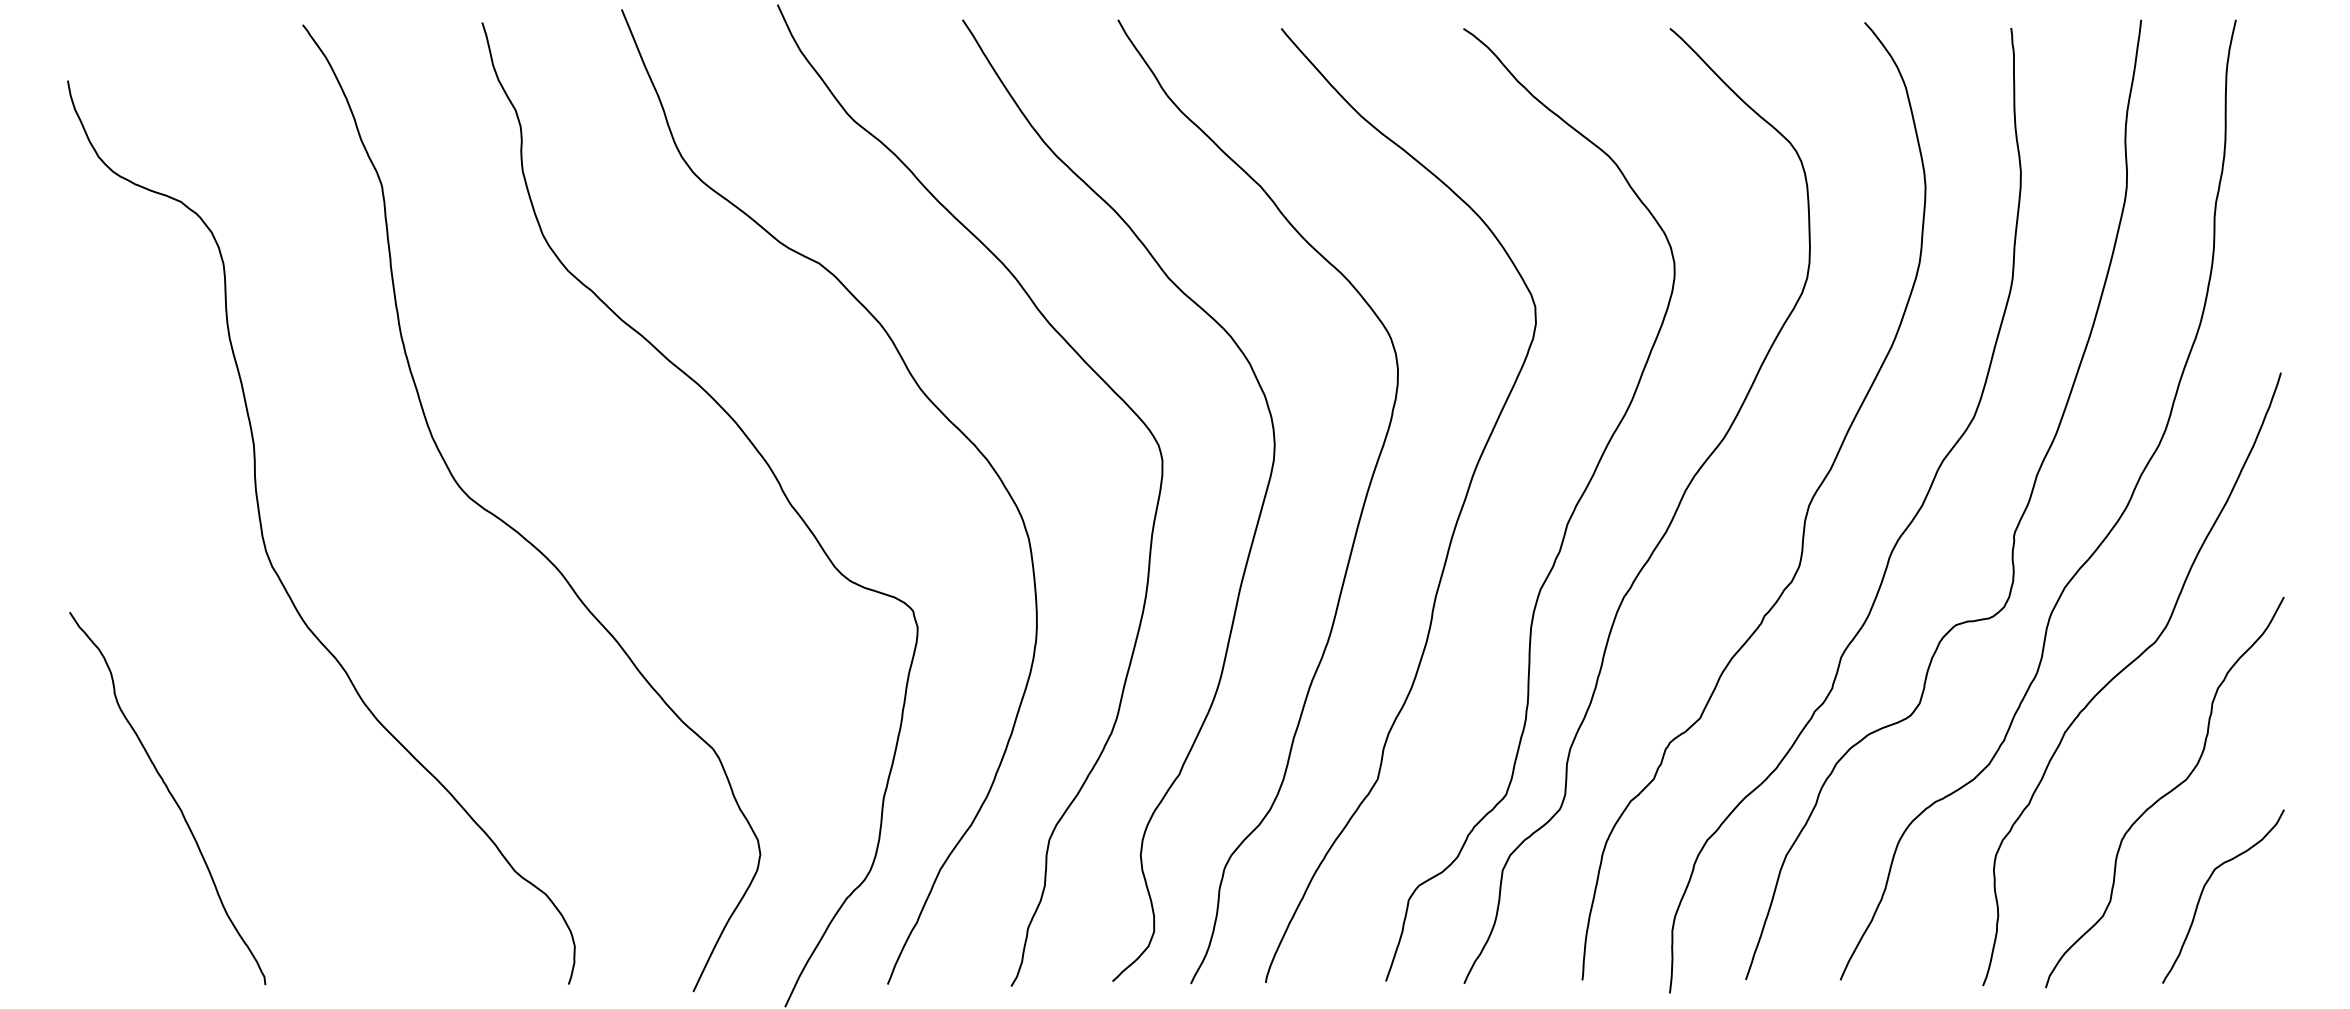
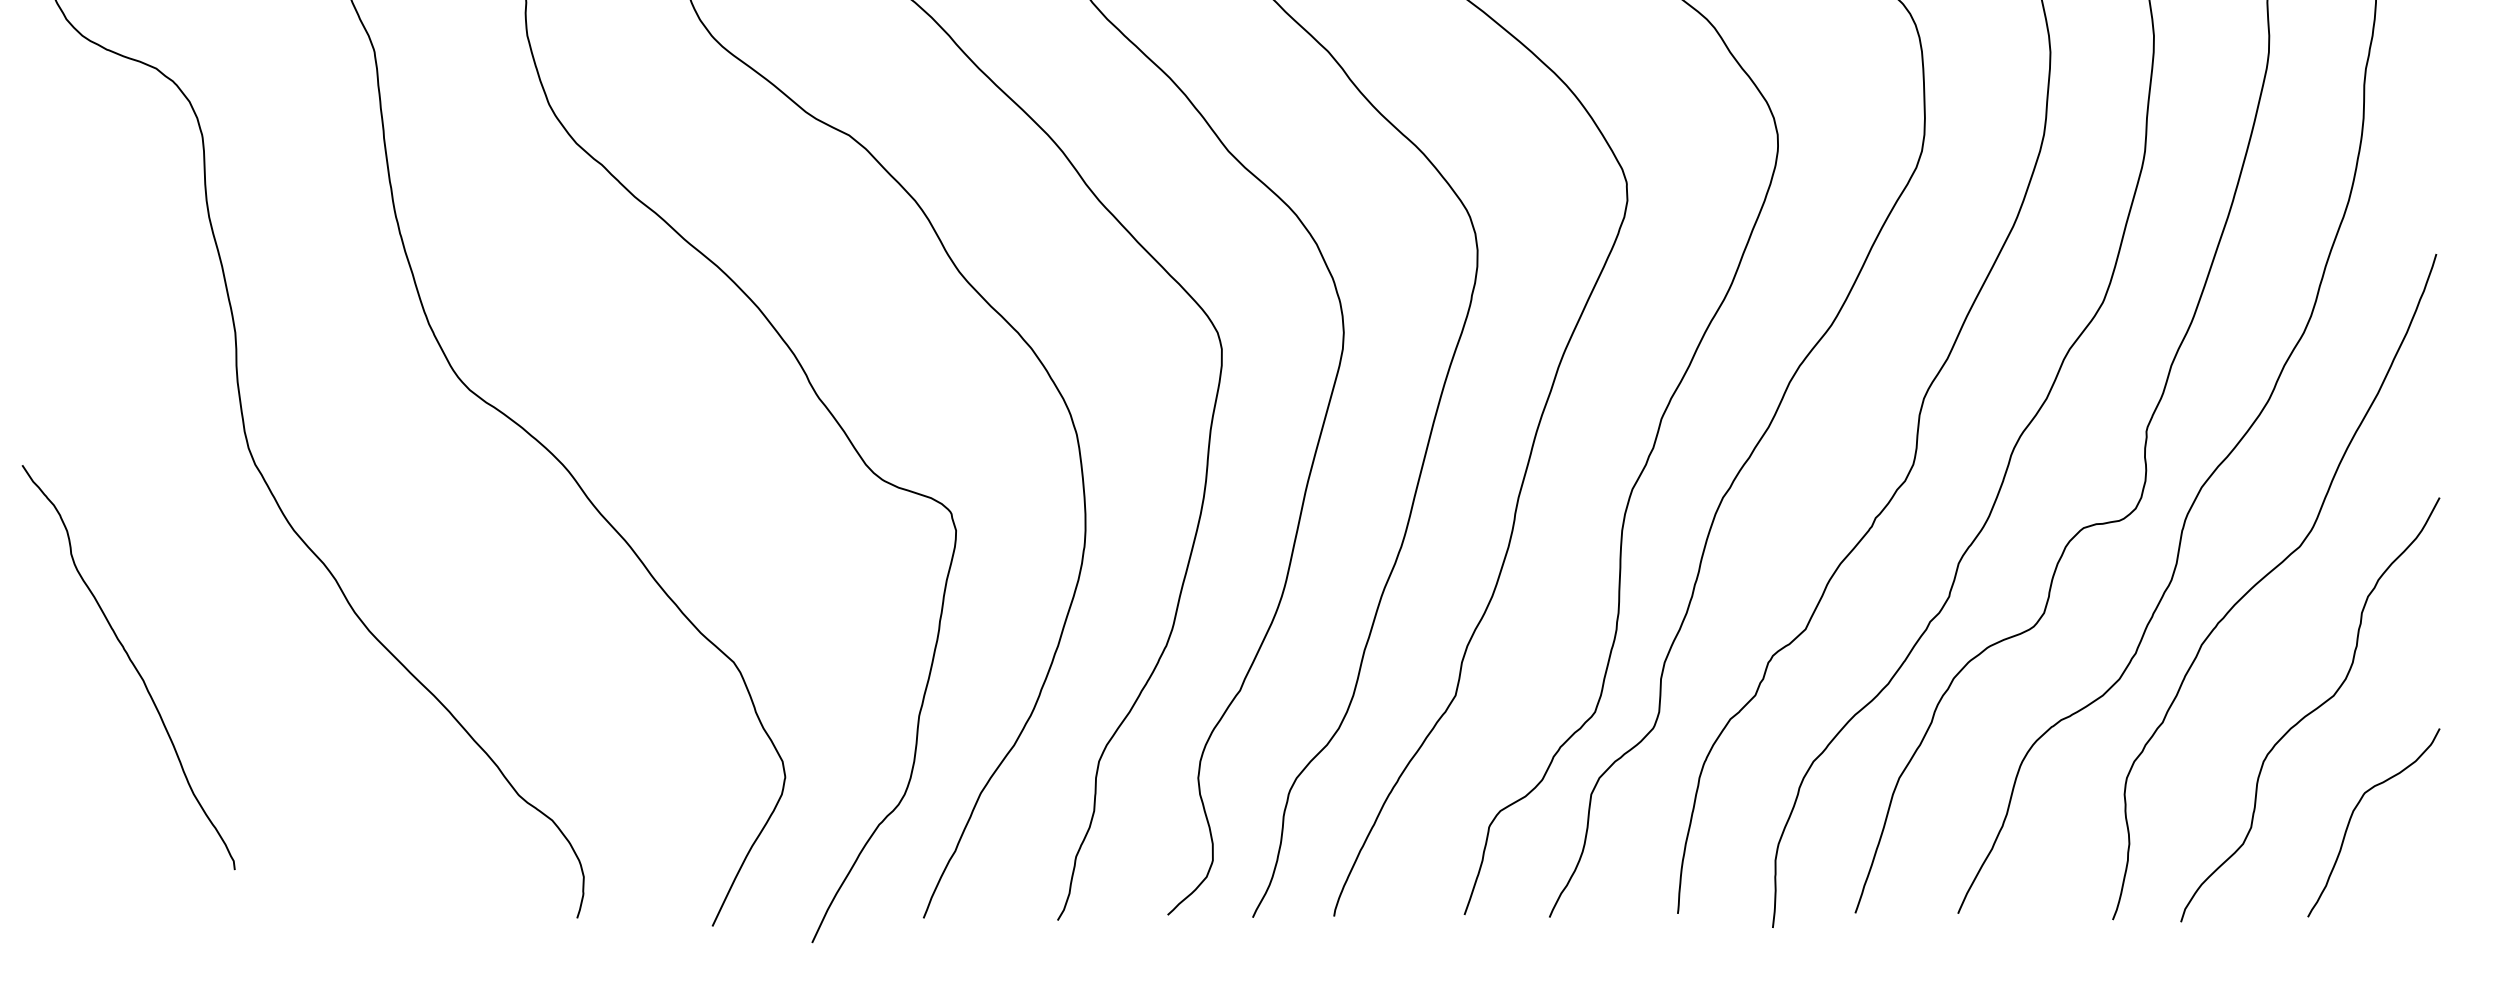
curve: (170, 795) -> (131, 664), moved

